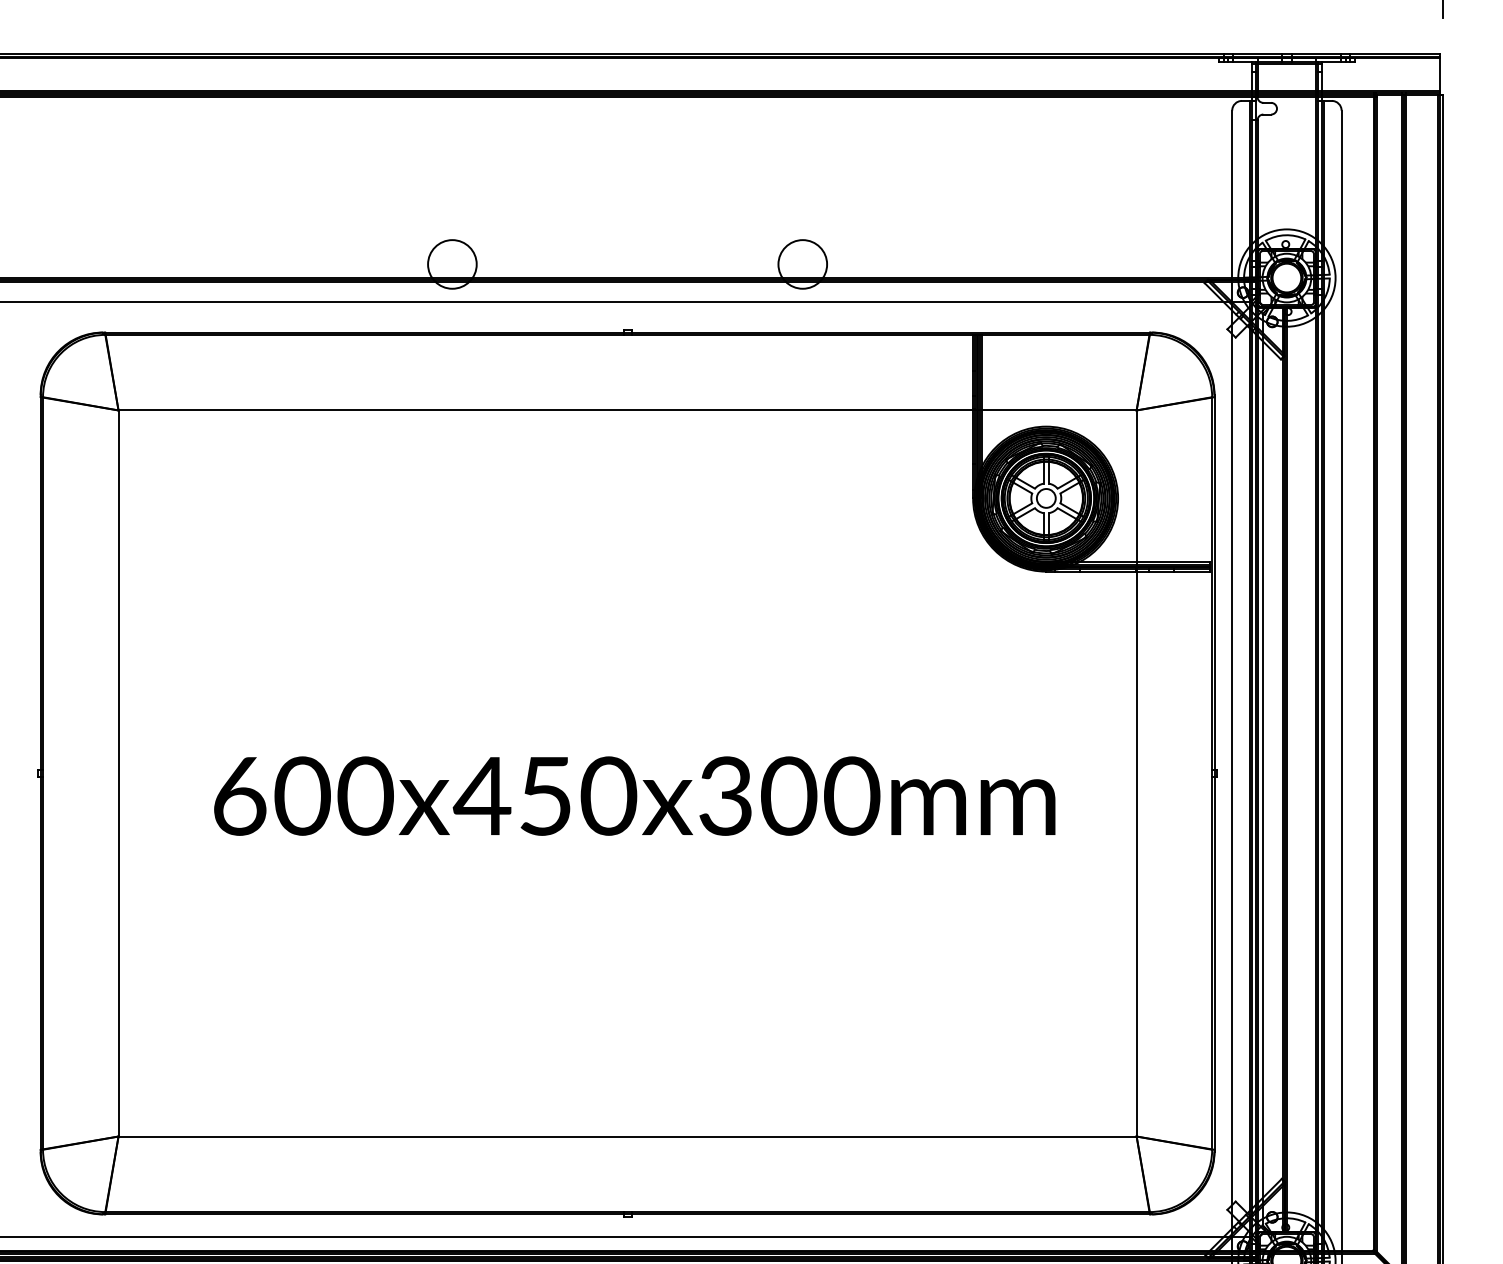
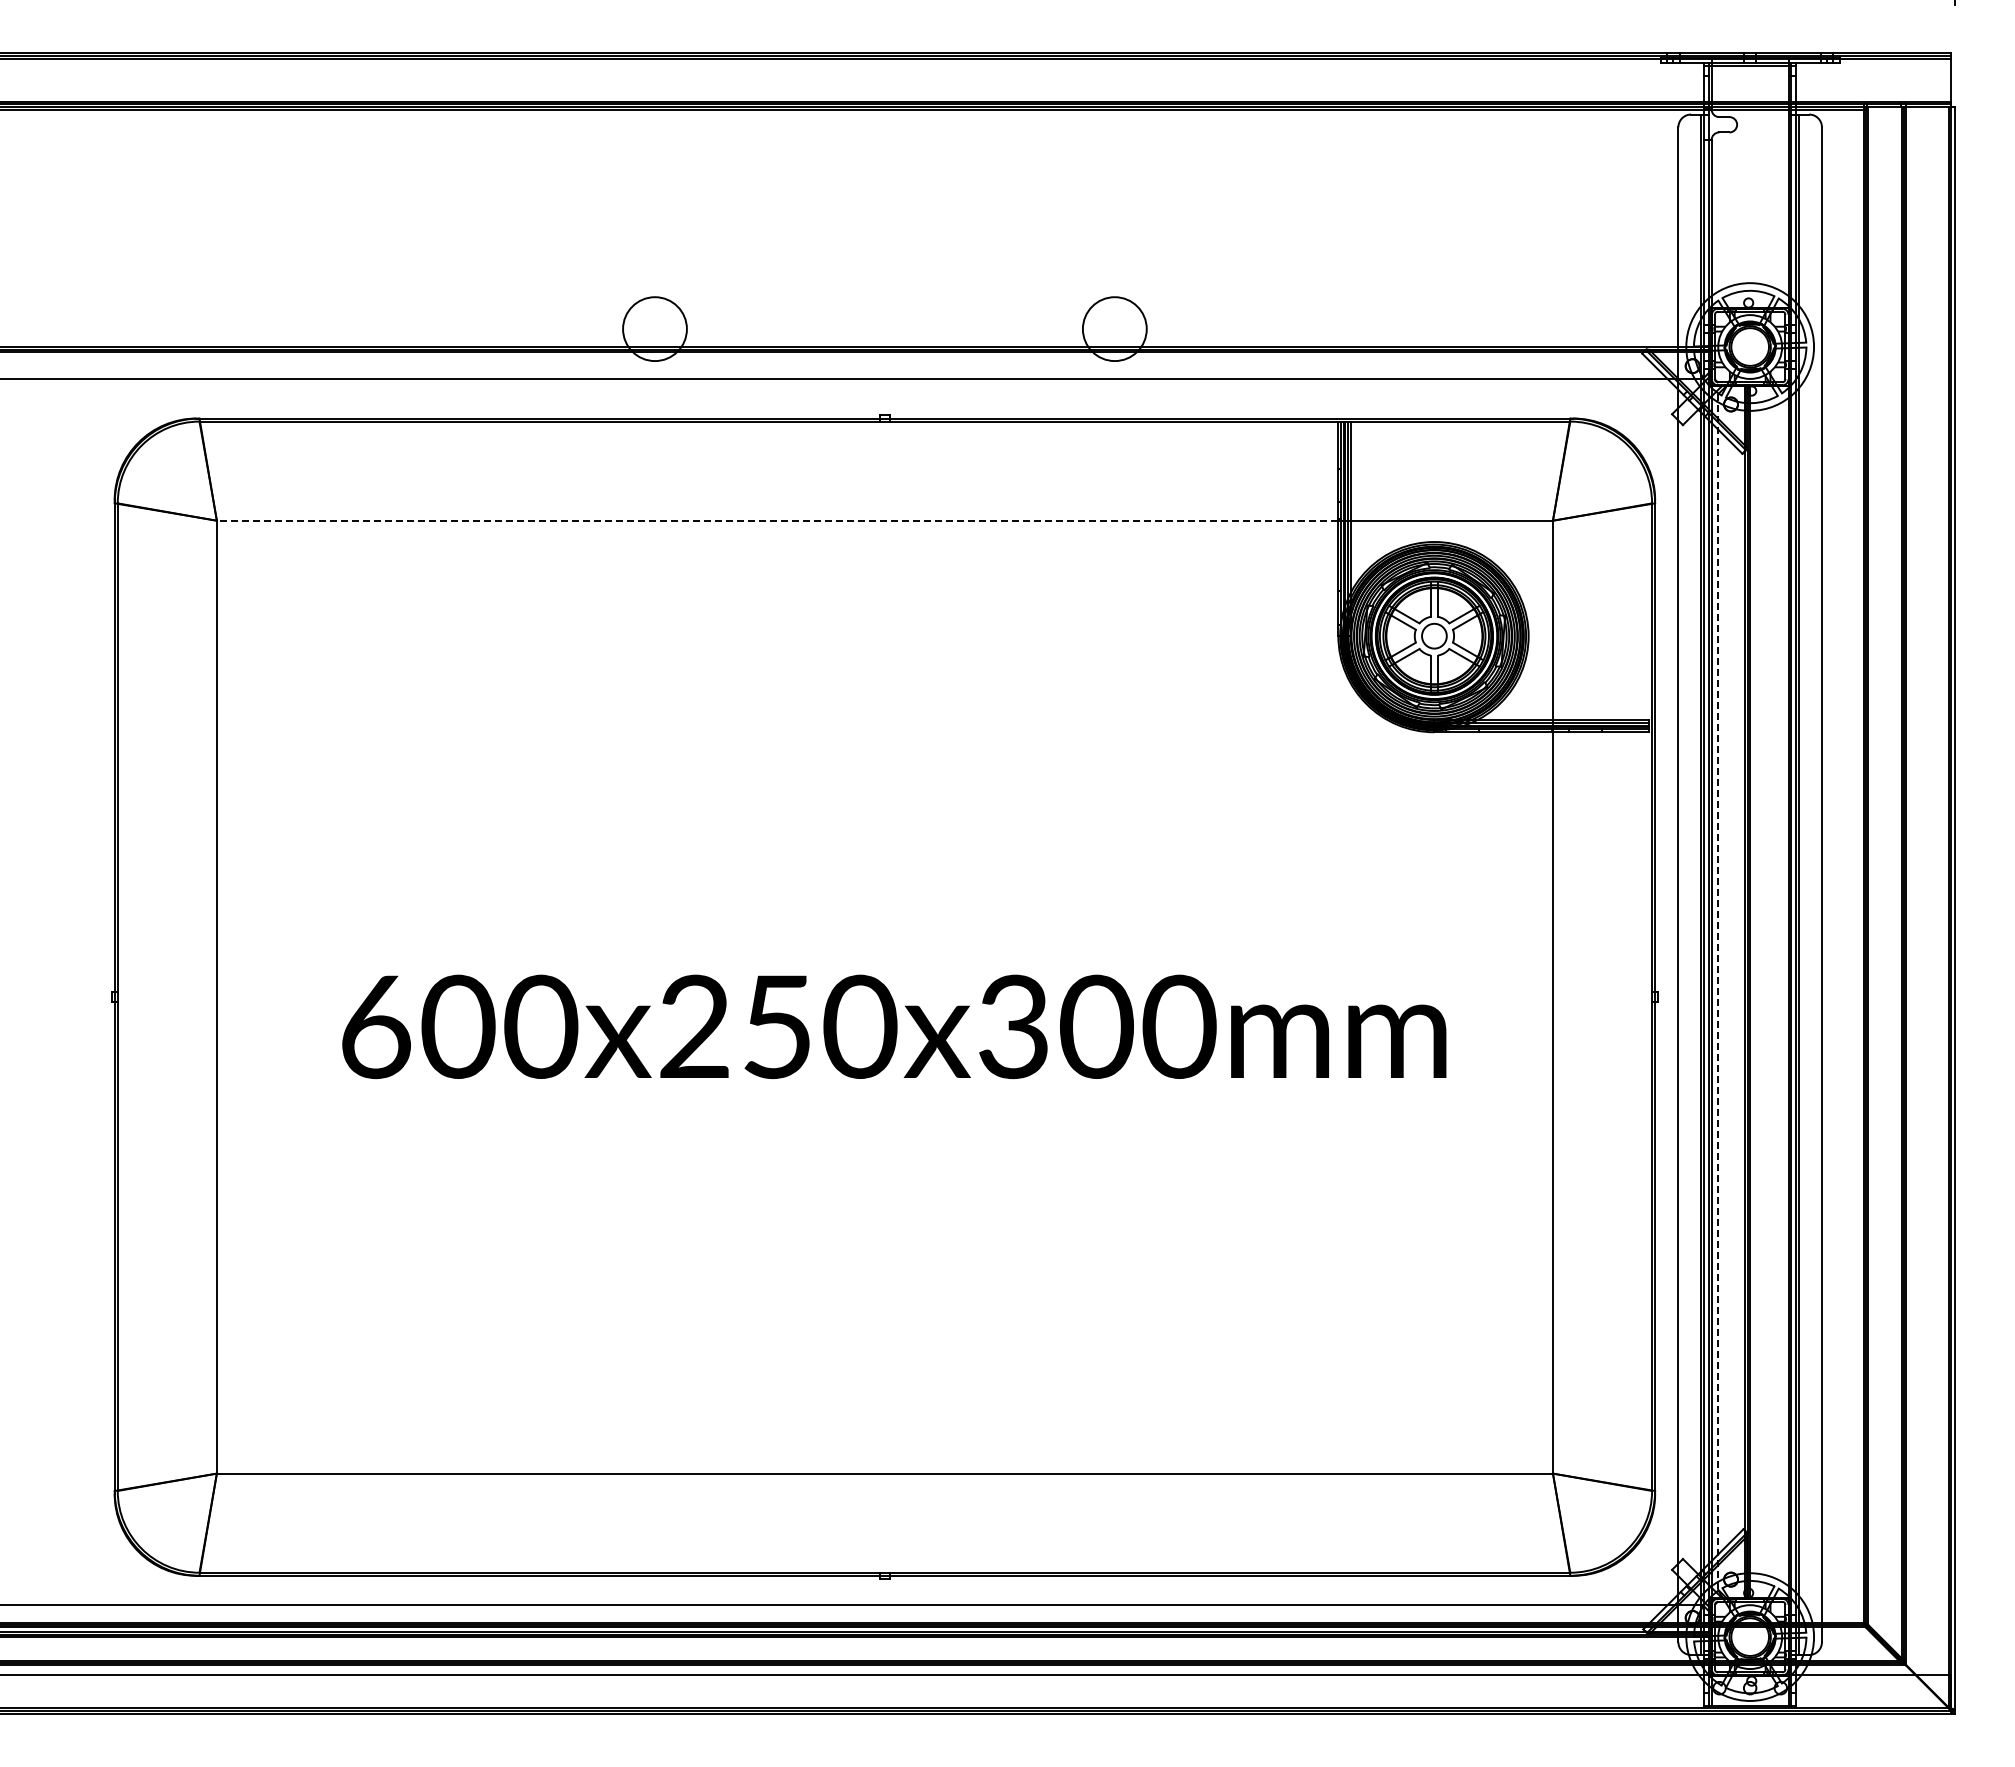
line: (545, 410) -> (777, 520), solid -> dashed
line: (1262, 769) -> (1718, 992), solid -> dashed
text: (481, 795) -> (693, 1025), 600x450x300mm -> 600x250x300mm

